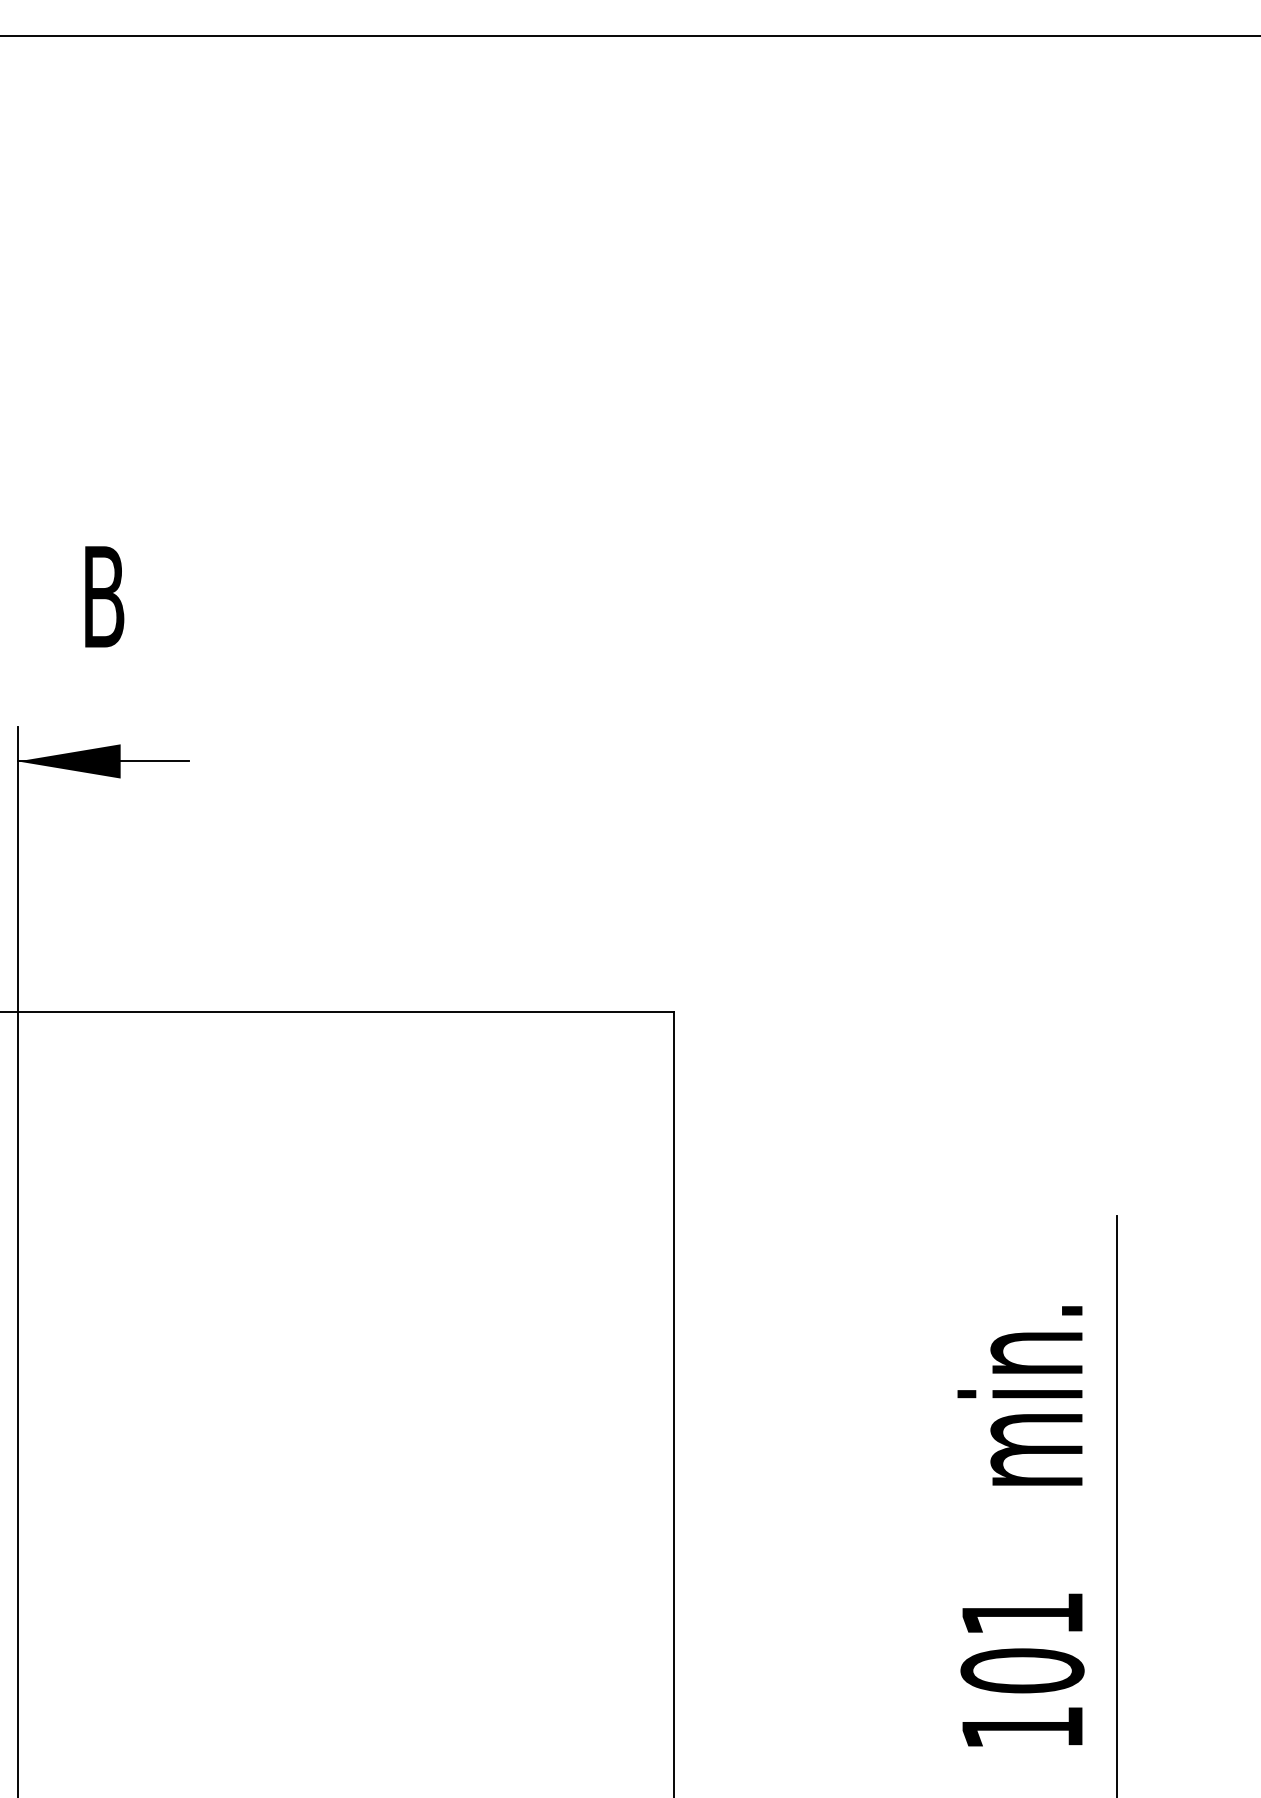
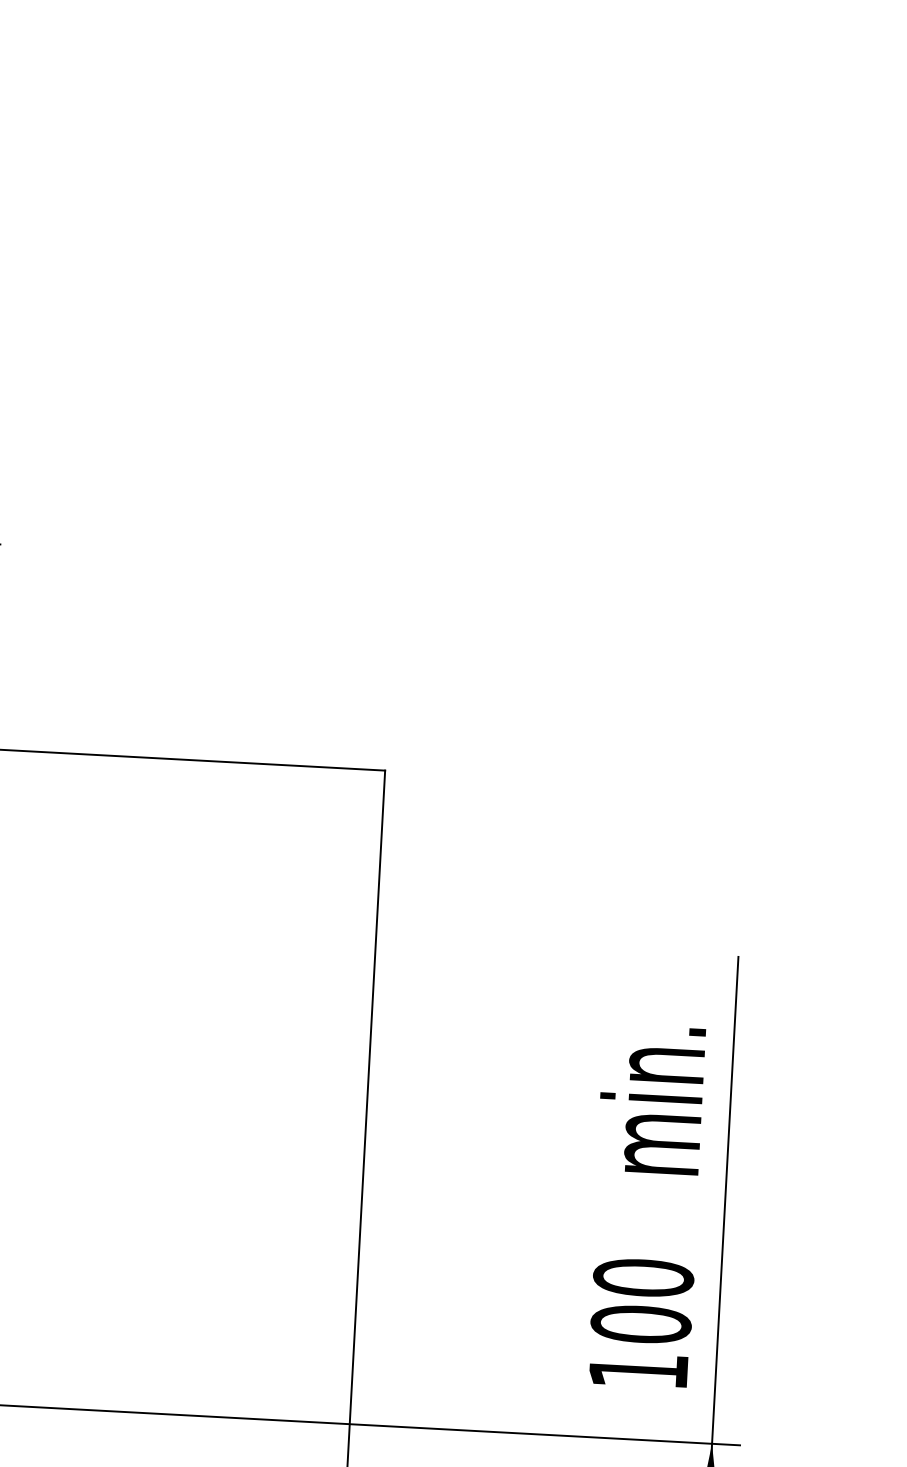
text: (1022, 1613) -> (643, 1277), 101 -> 100

